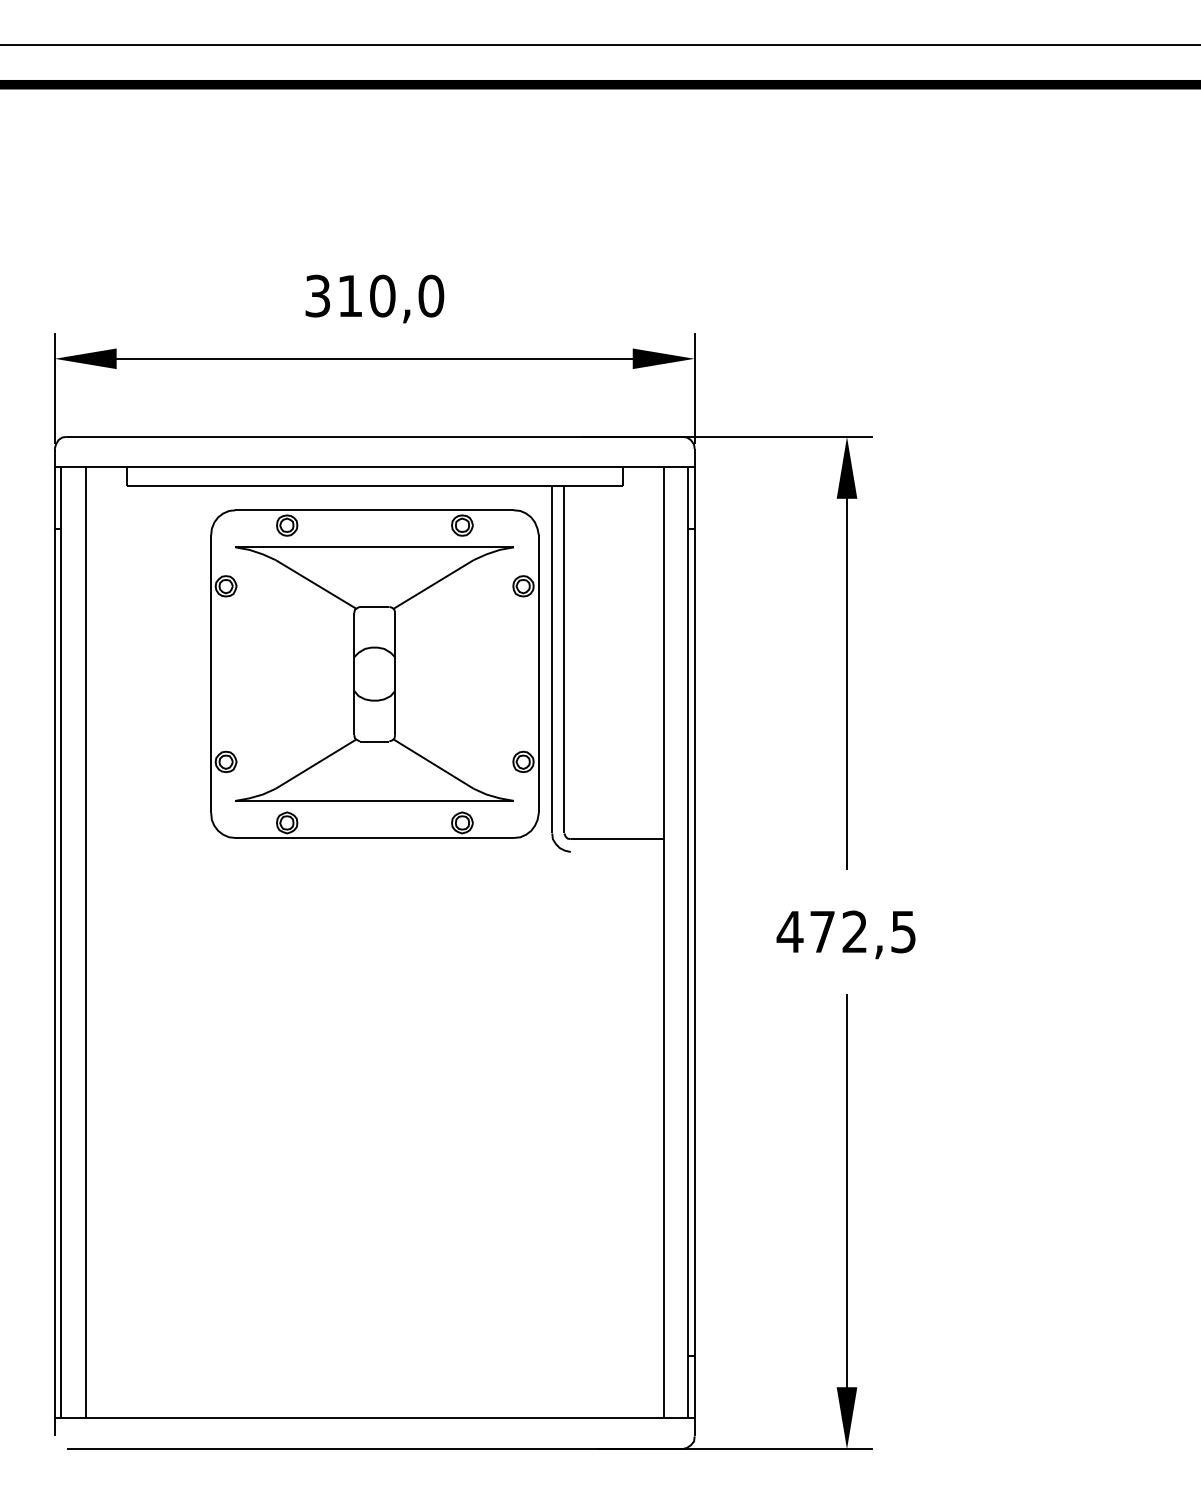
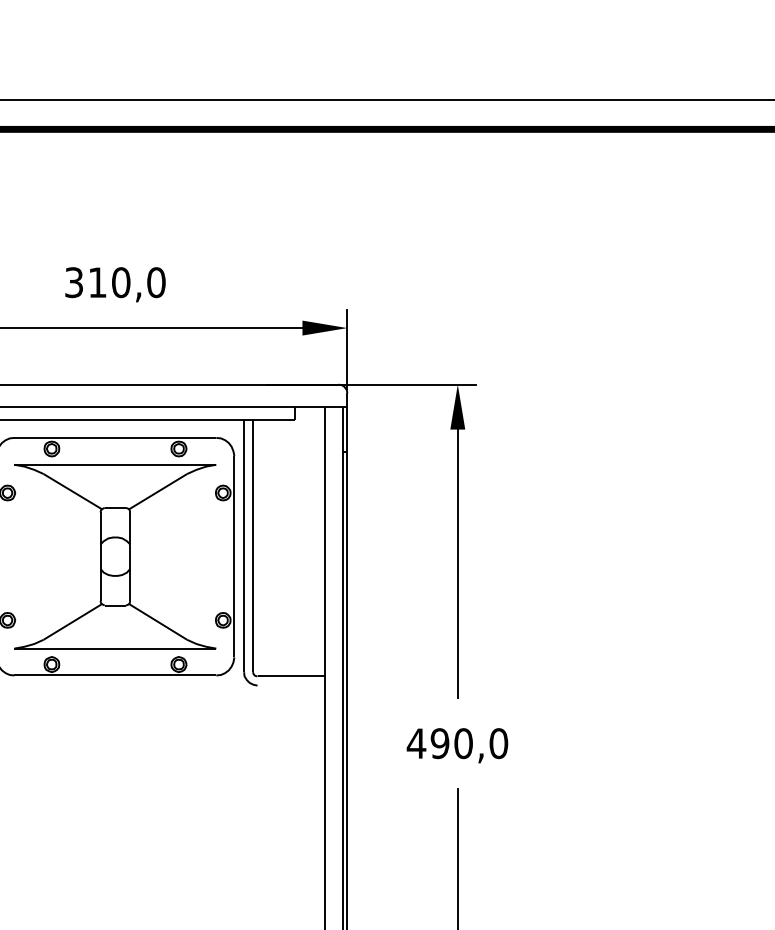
text: (862, 931) -> (469, 743), 472,5 -> 490,0

